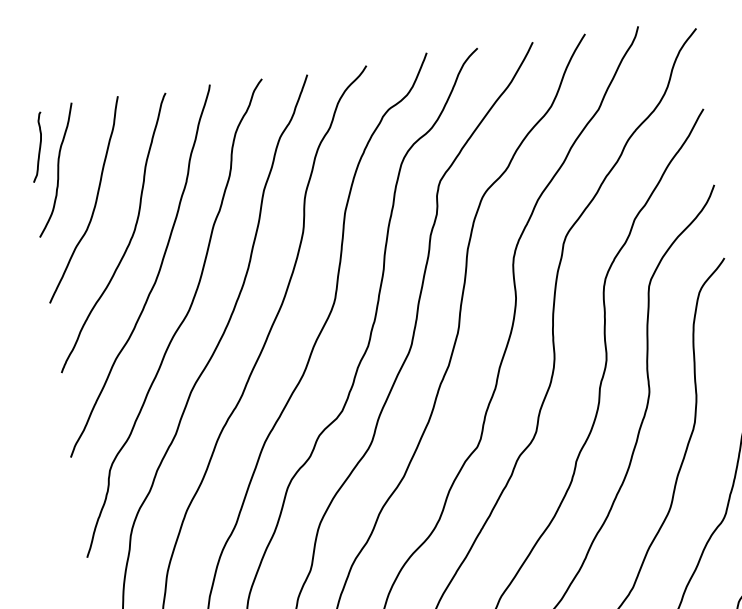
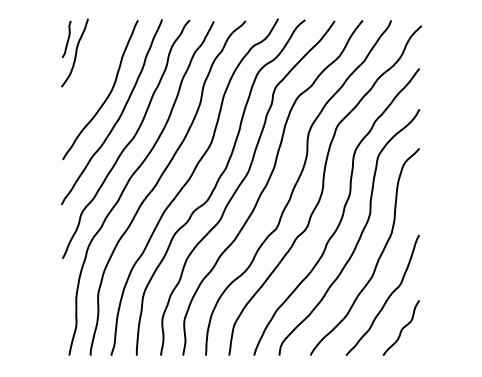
curve: (93, 202) -> (92, 72), removed

